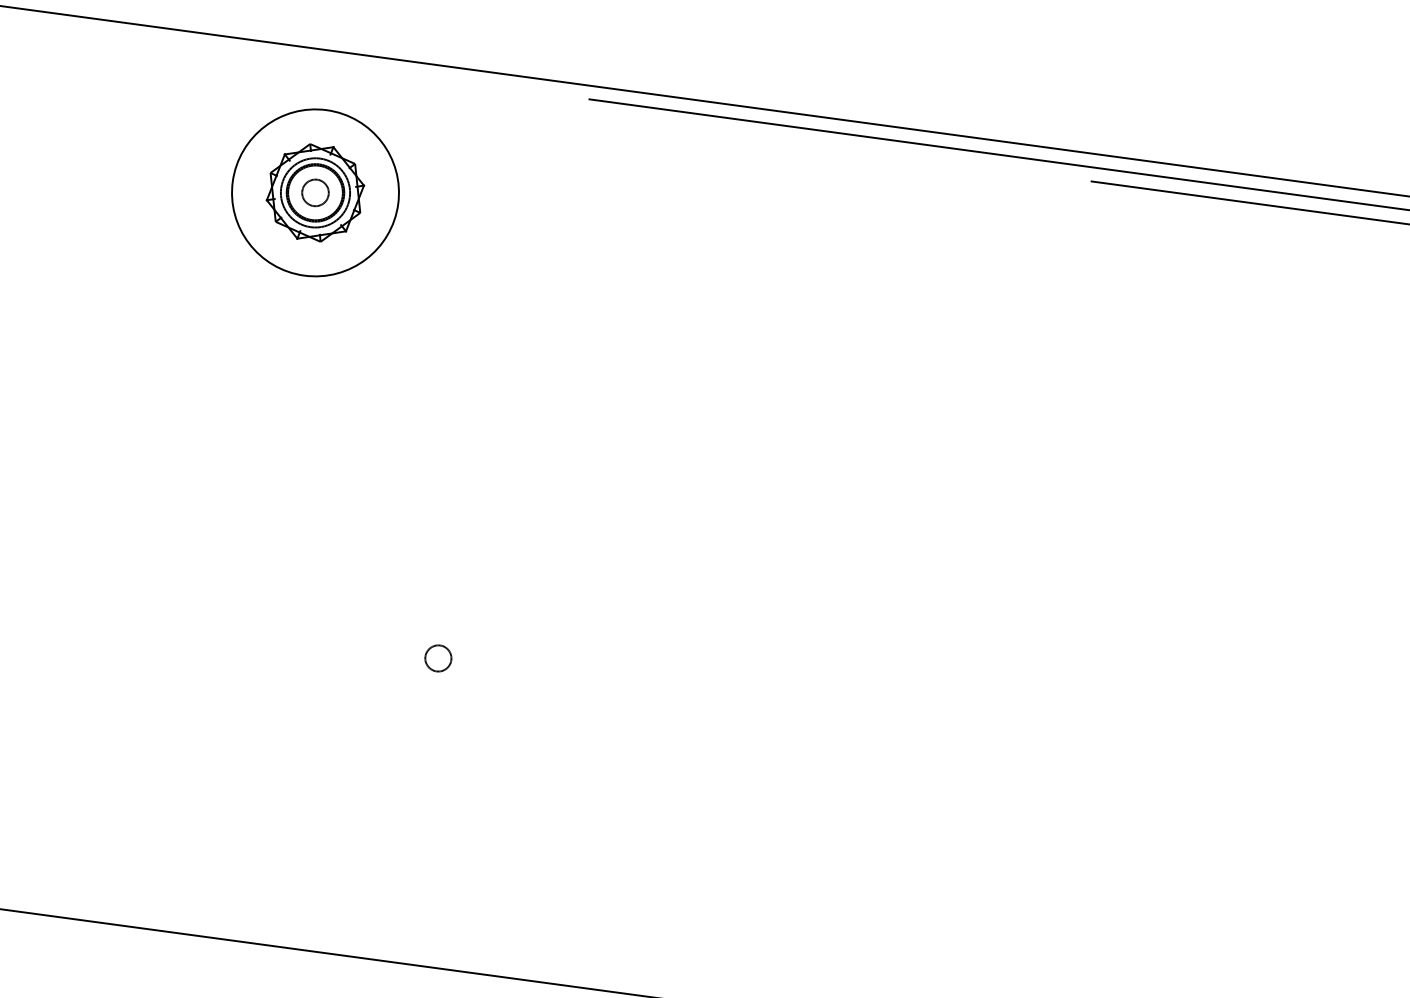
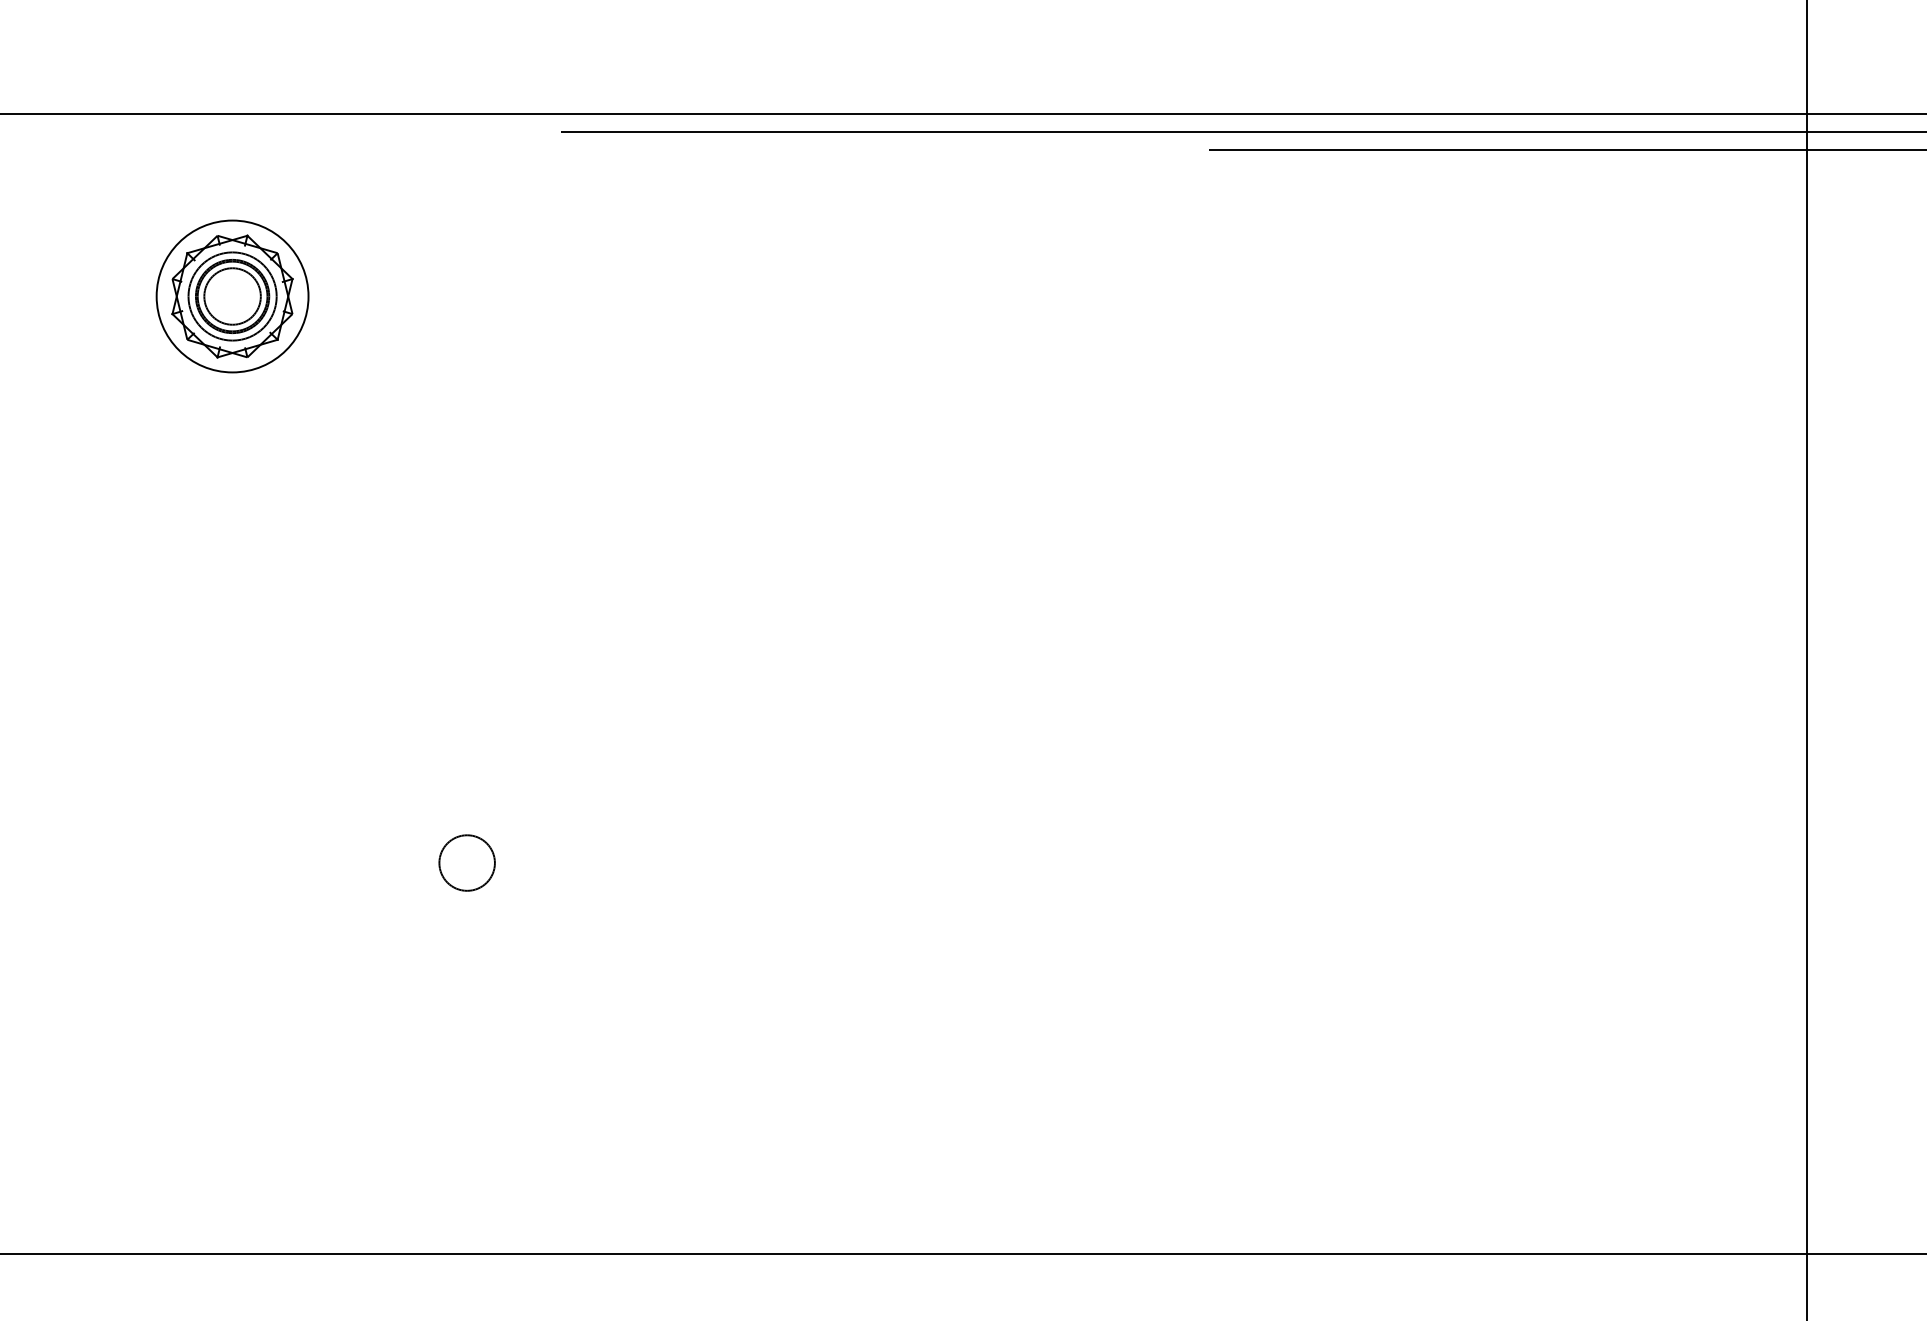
circle: (315, 192) -> (232, 296), size x0.71
circle: (315, 192) -> (232, 296), size x1.67
circle: (437, 657) -> (466, 862), size x1.67

